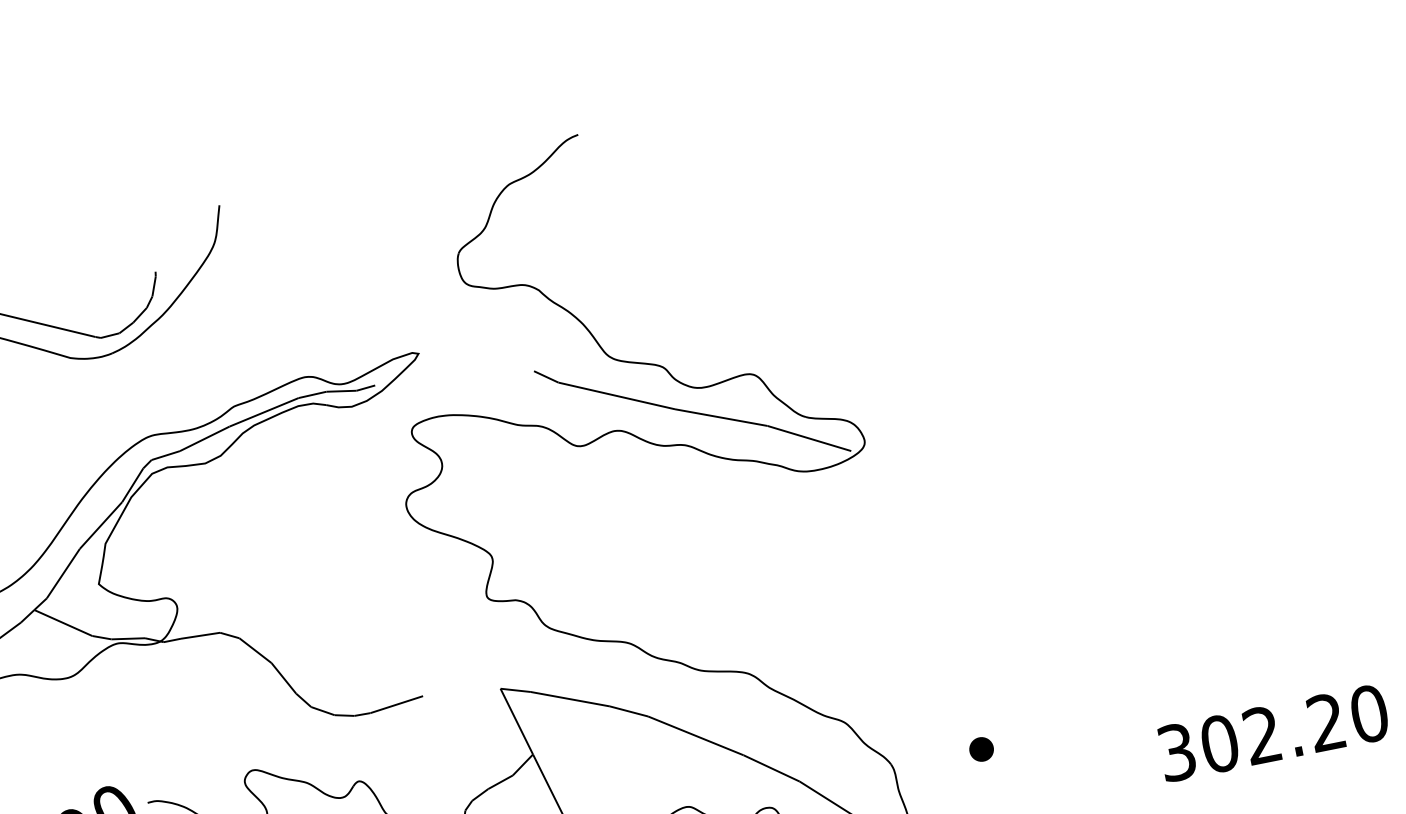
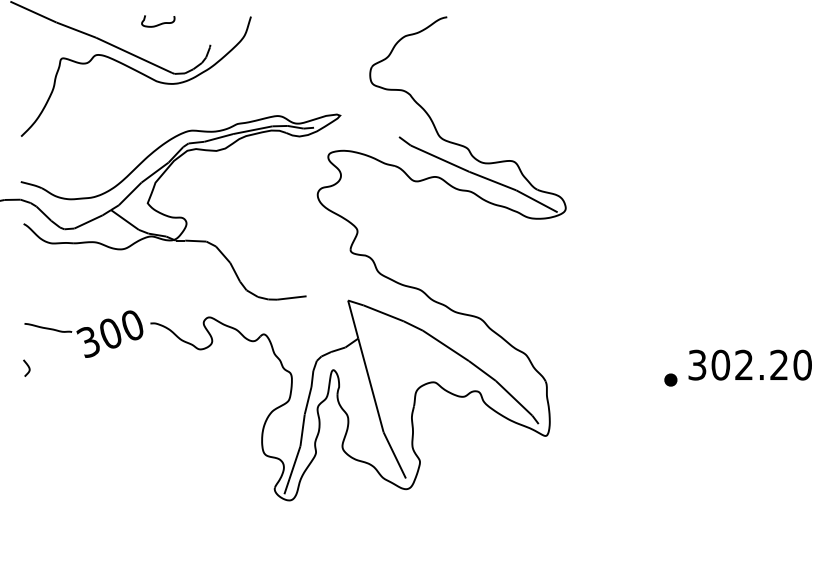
curve: (54, 251) -> (159, 23), added
text: (1271, 732) -> (749, 364), moved
part: (980, 748) -> (670, 379), moved

